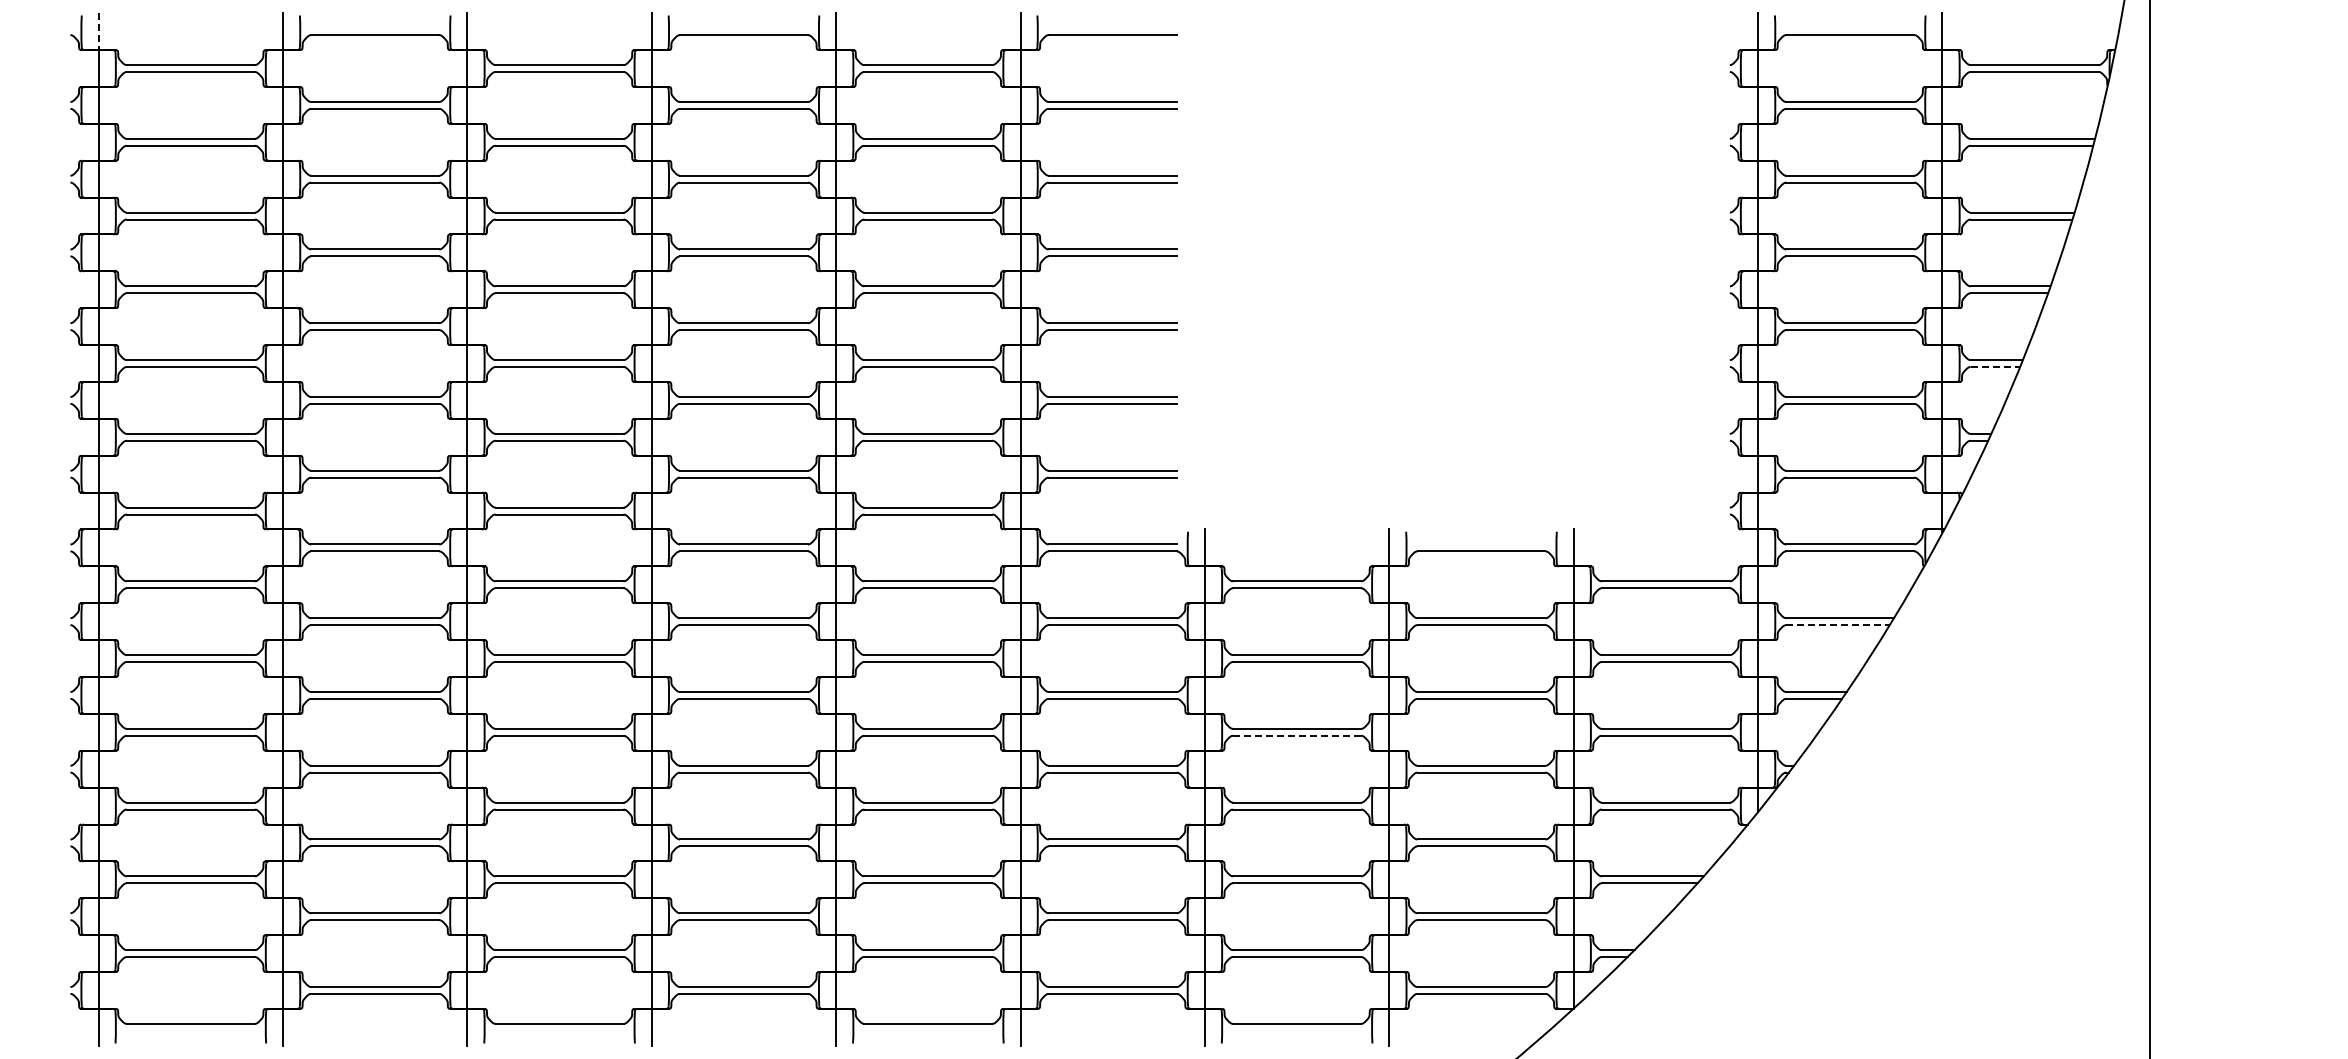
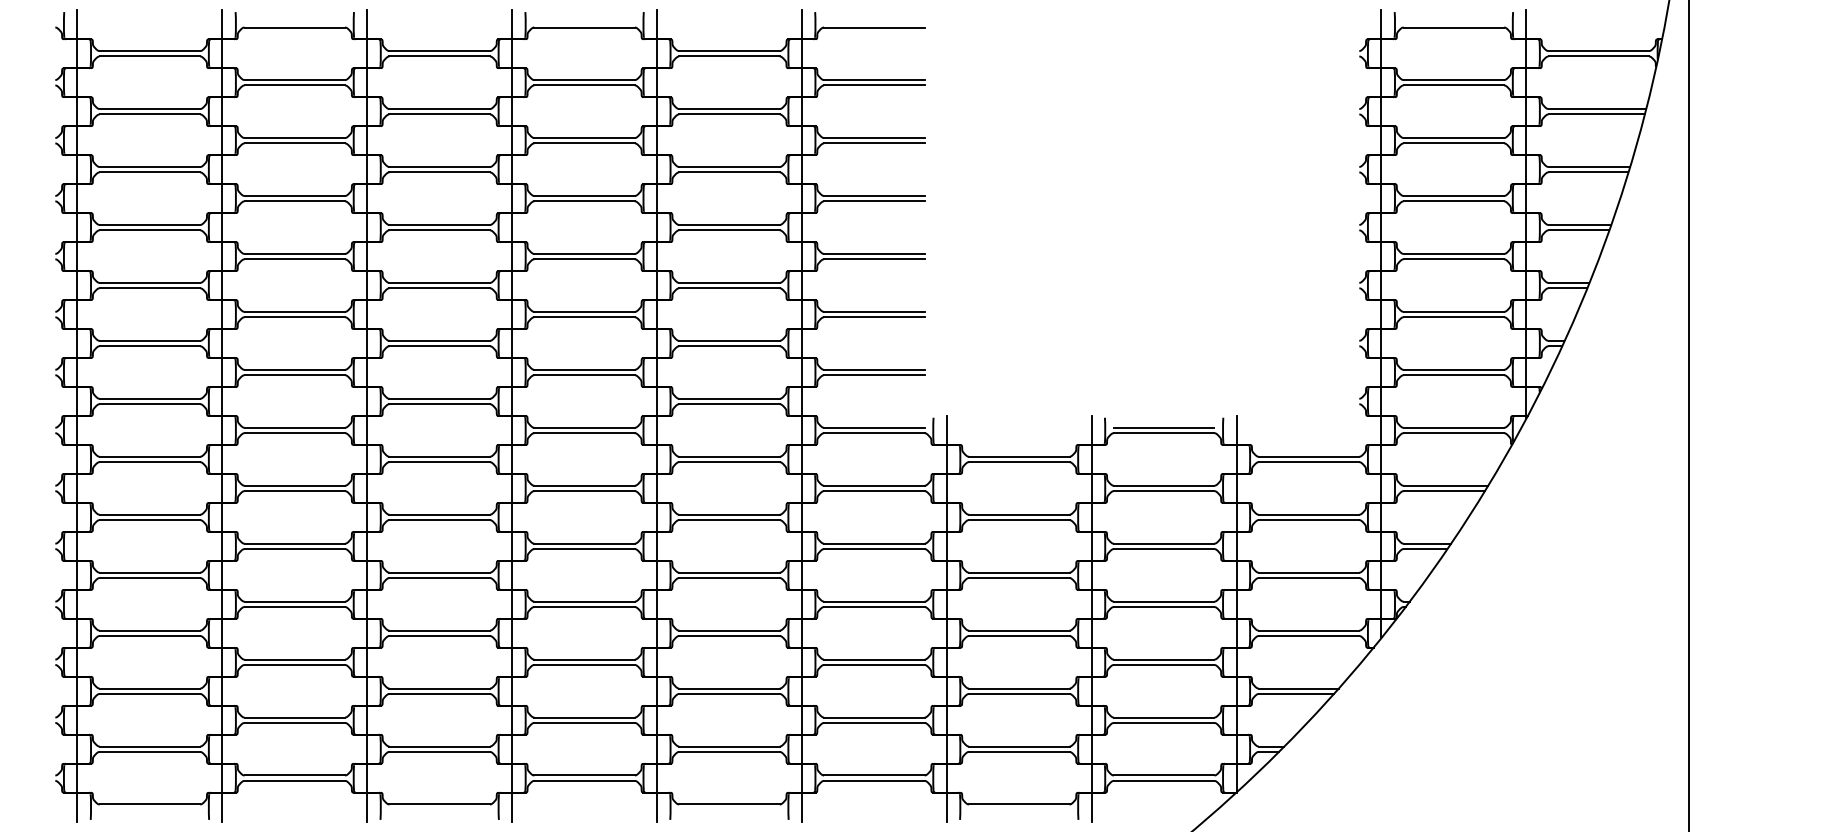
line: (98, 32) -> (77, 25), dashed -> solid
line: (1995, 367) -> (1568, 288), dashed -> solid
line: (1481, 544) -> (1164, 427), added
line: (1837, 625) -> (1443, 491), dashed -> solid
line: (1297, 735) -> (1019, 577), dashed -> solid

